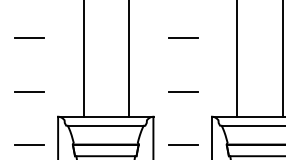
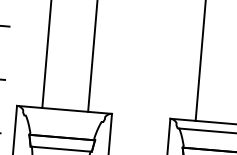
line: (183, 38) -> (148, 38), removed
line: (183, 91) -> (144, 91), removed
line: (105, 125) -> (63, 118), removed
line: (183, 145) -> (139, 145), removed

